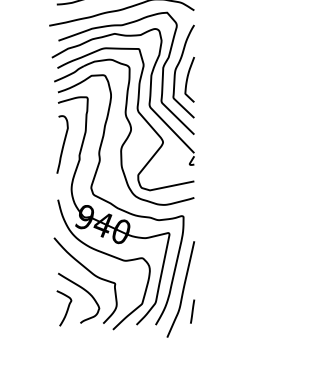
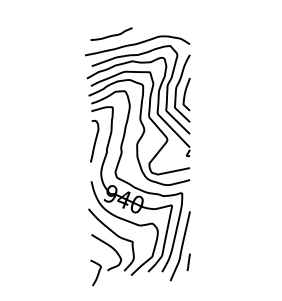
curve: (66, 309) -> (97, 273), moved

